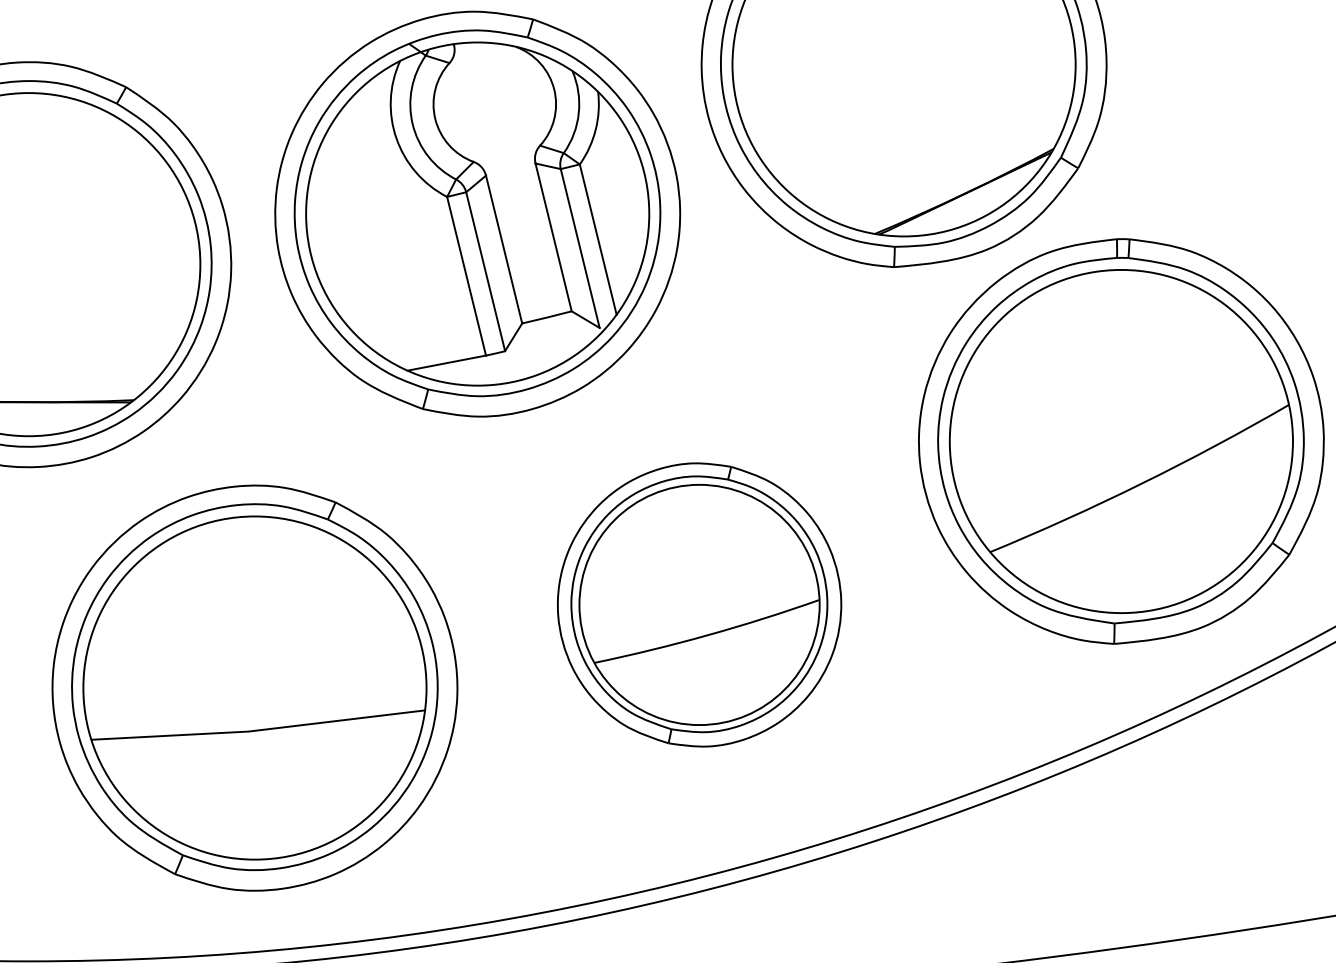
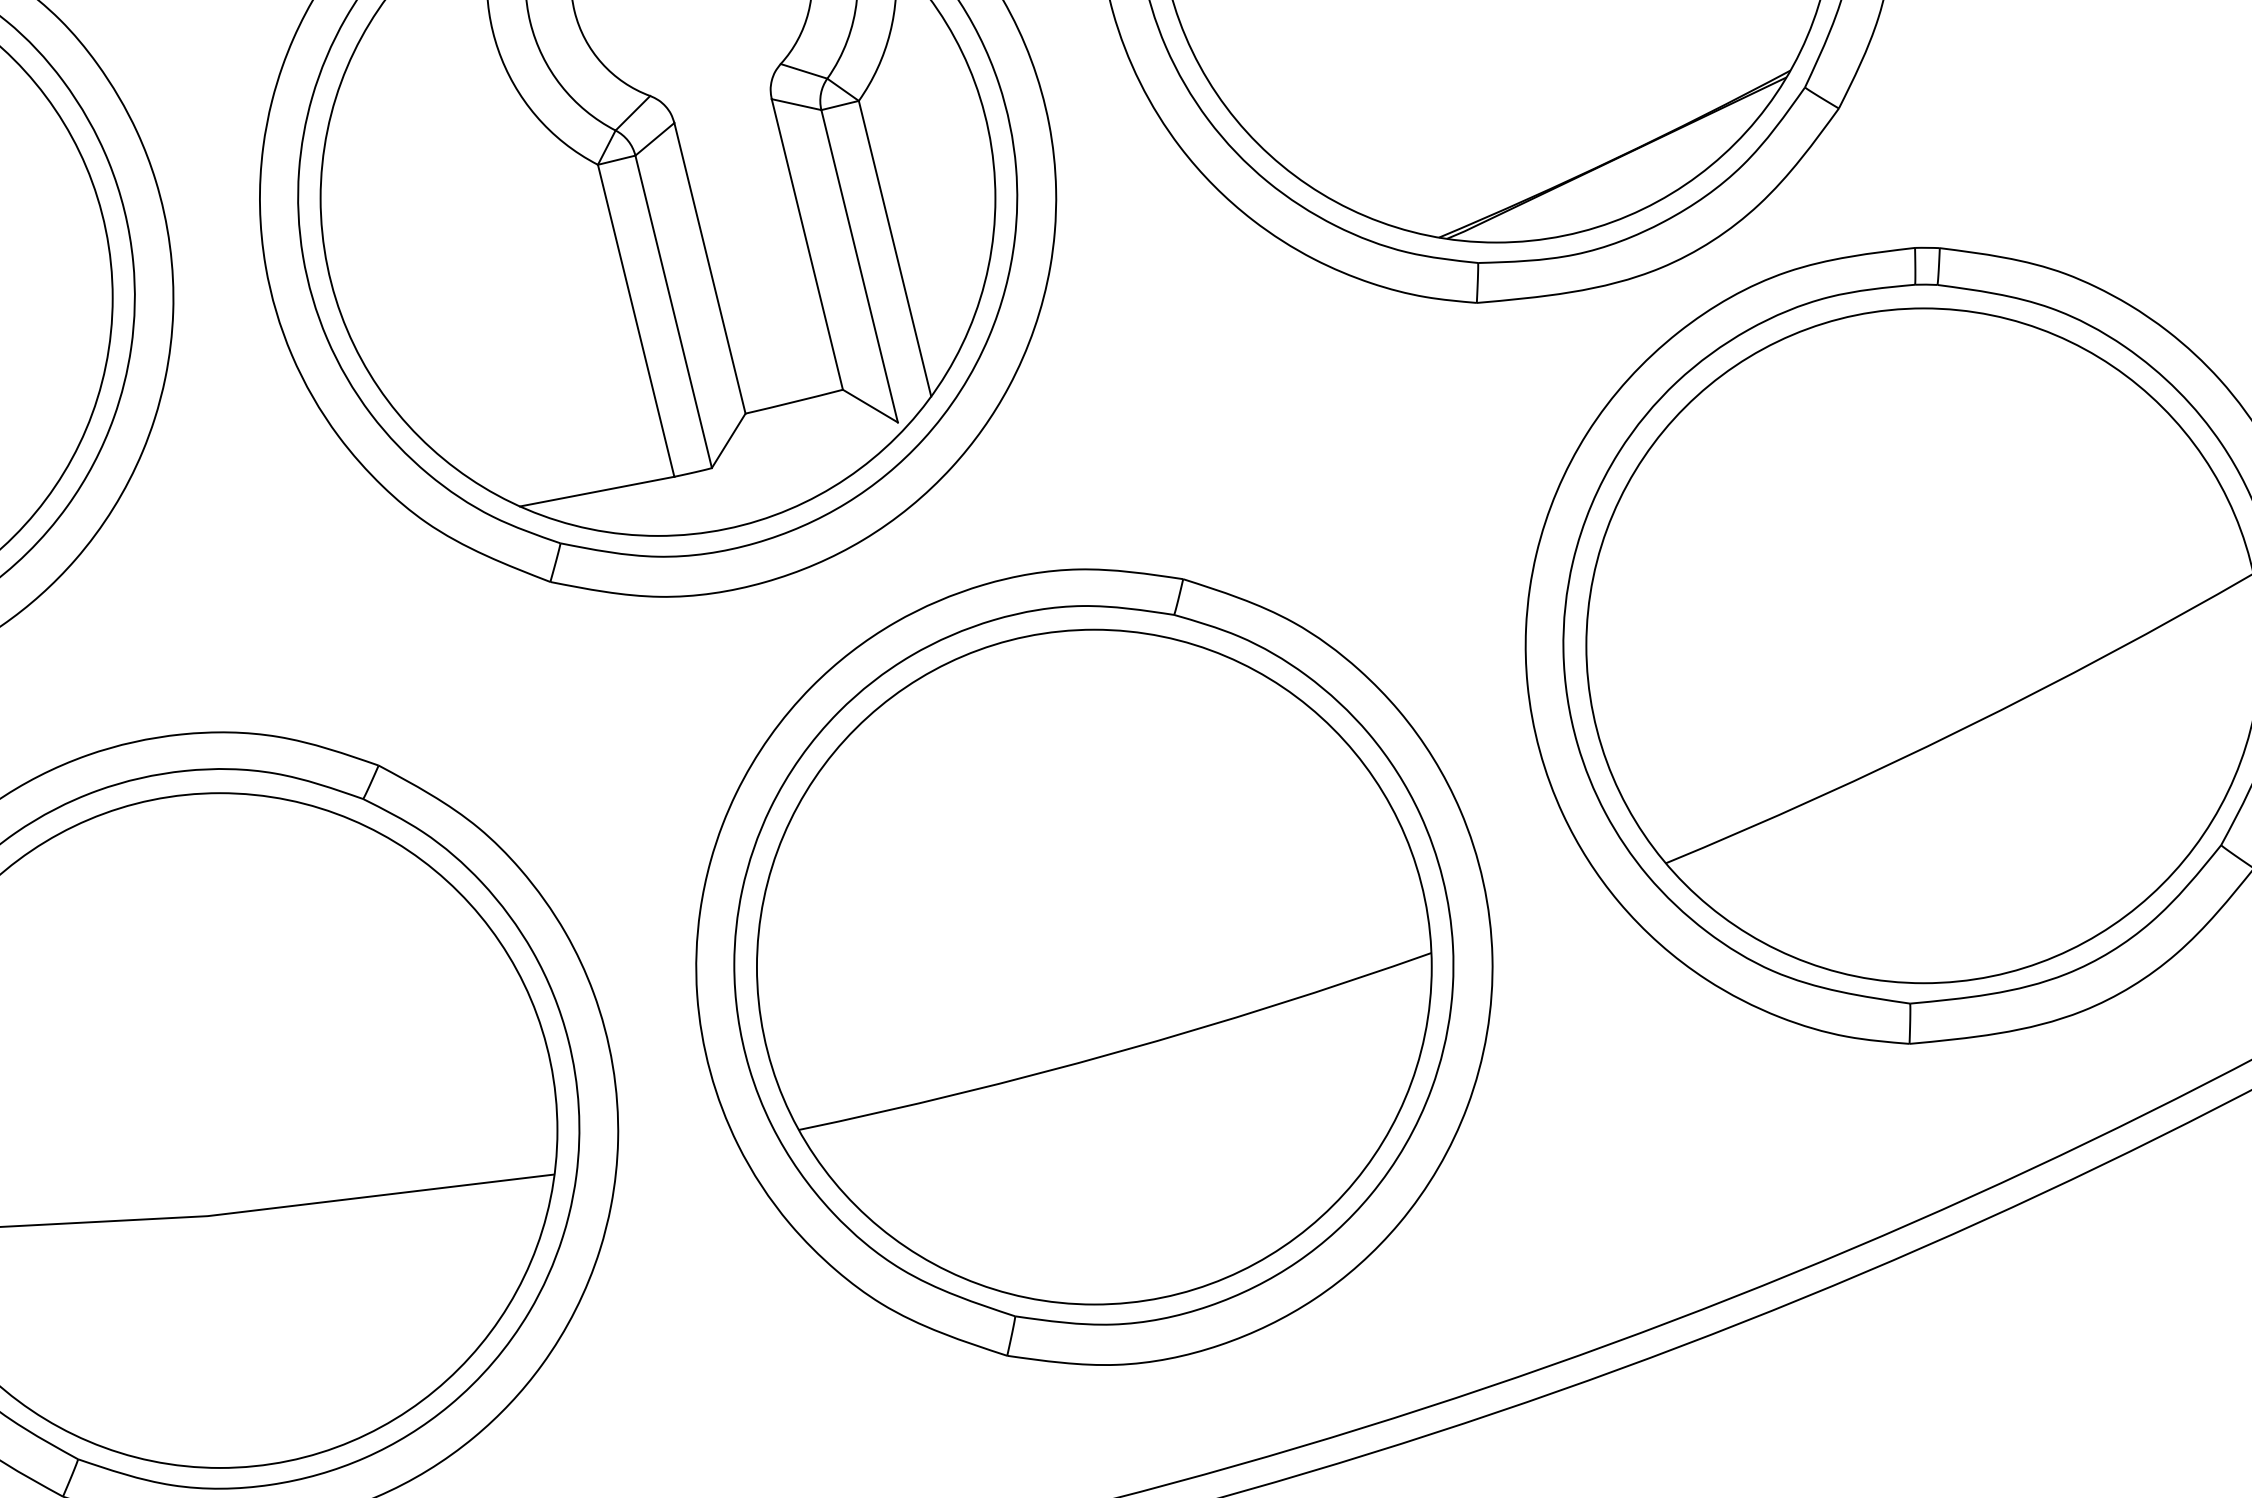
part: (699, 604) -> (1094, 966), size x1.43

